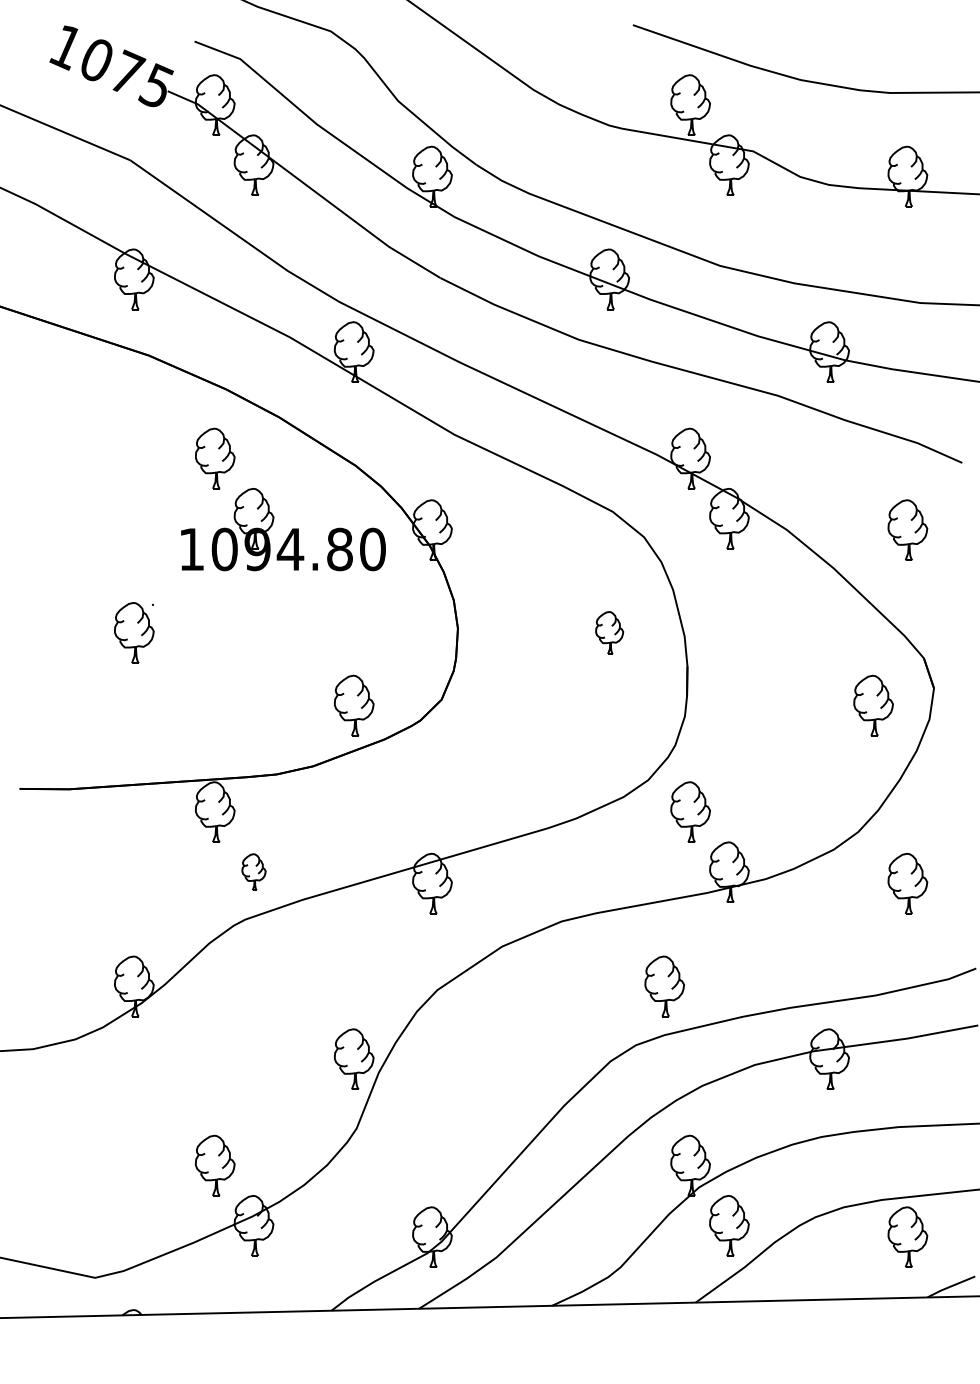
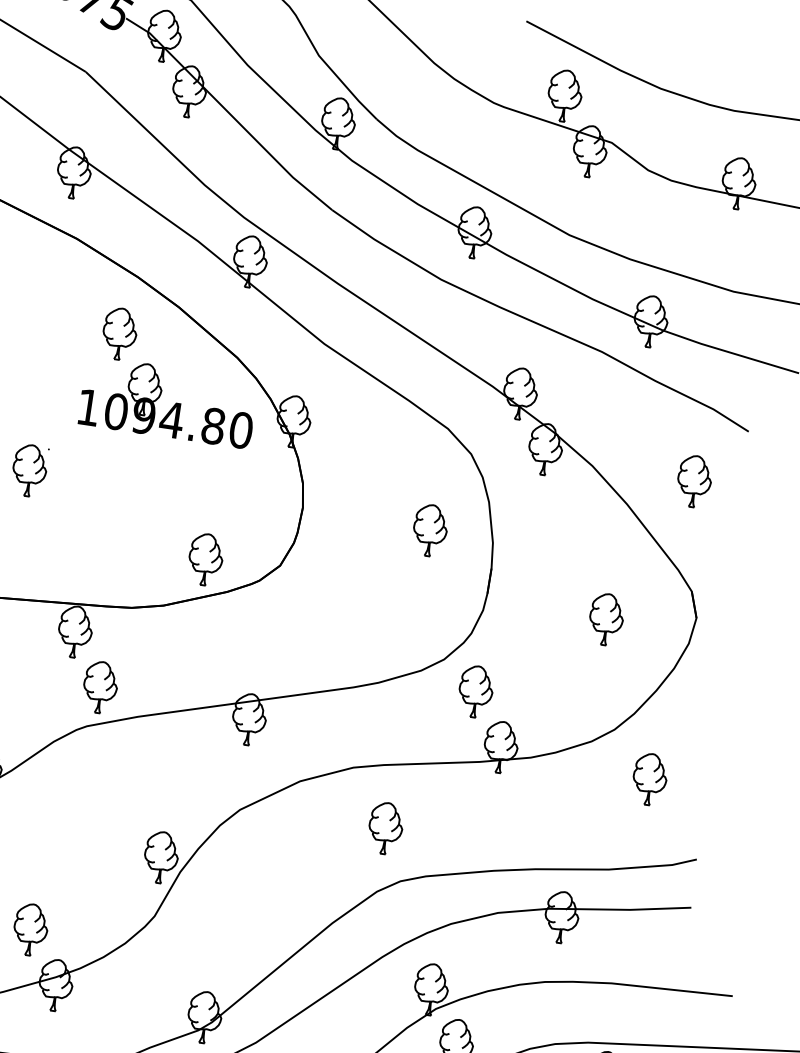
part: (609, 632) -> (430, 530), size x1.43
part: (873, 705) -> (606, 619), moved
part: (253, 871) -> (100, 686), size x1.67
part: (664, 986) -> (385, 828), moved

